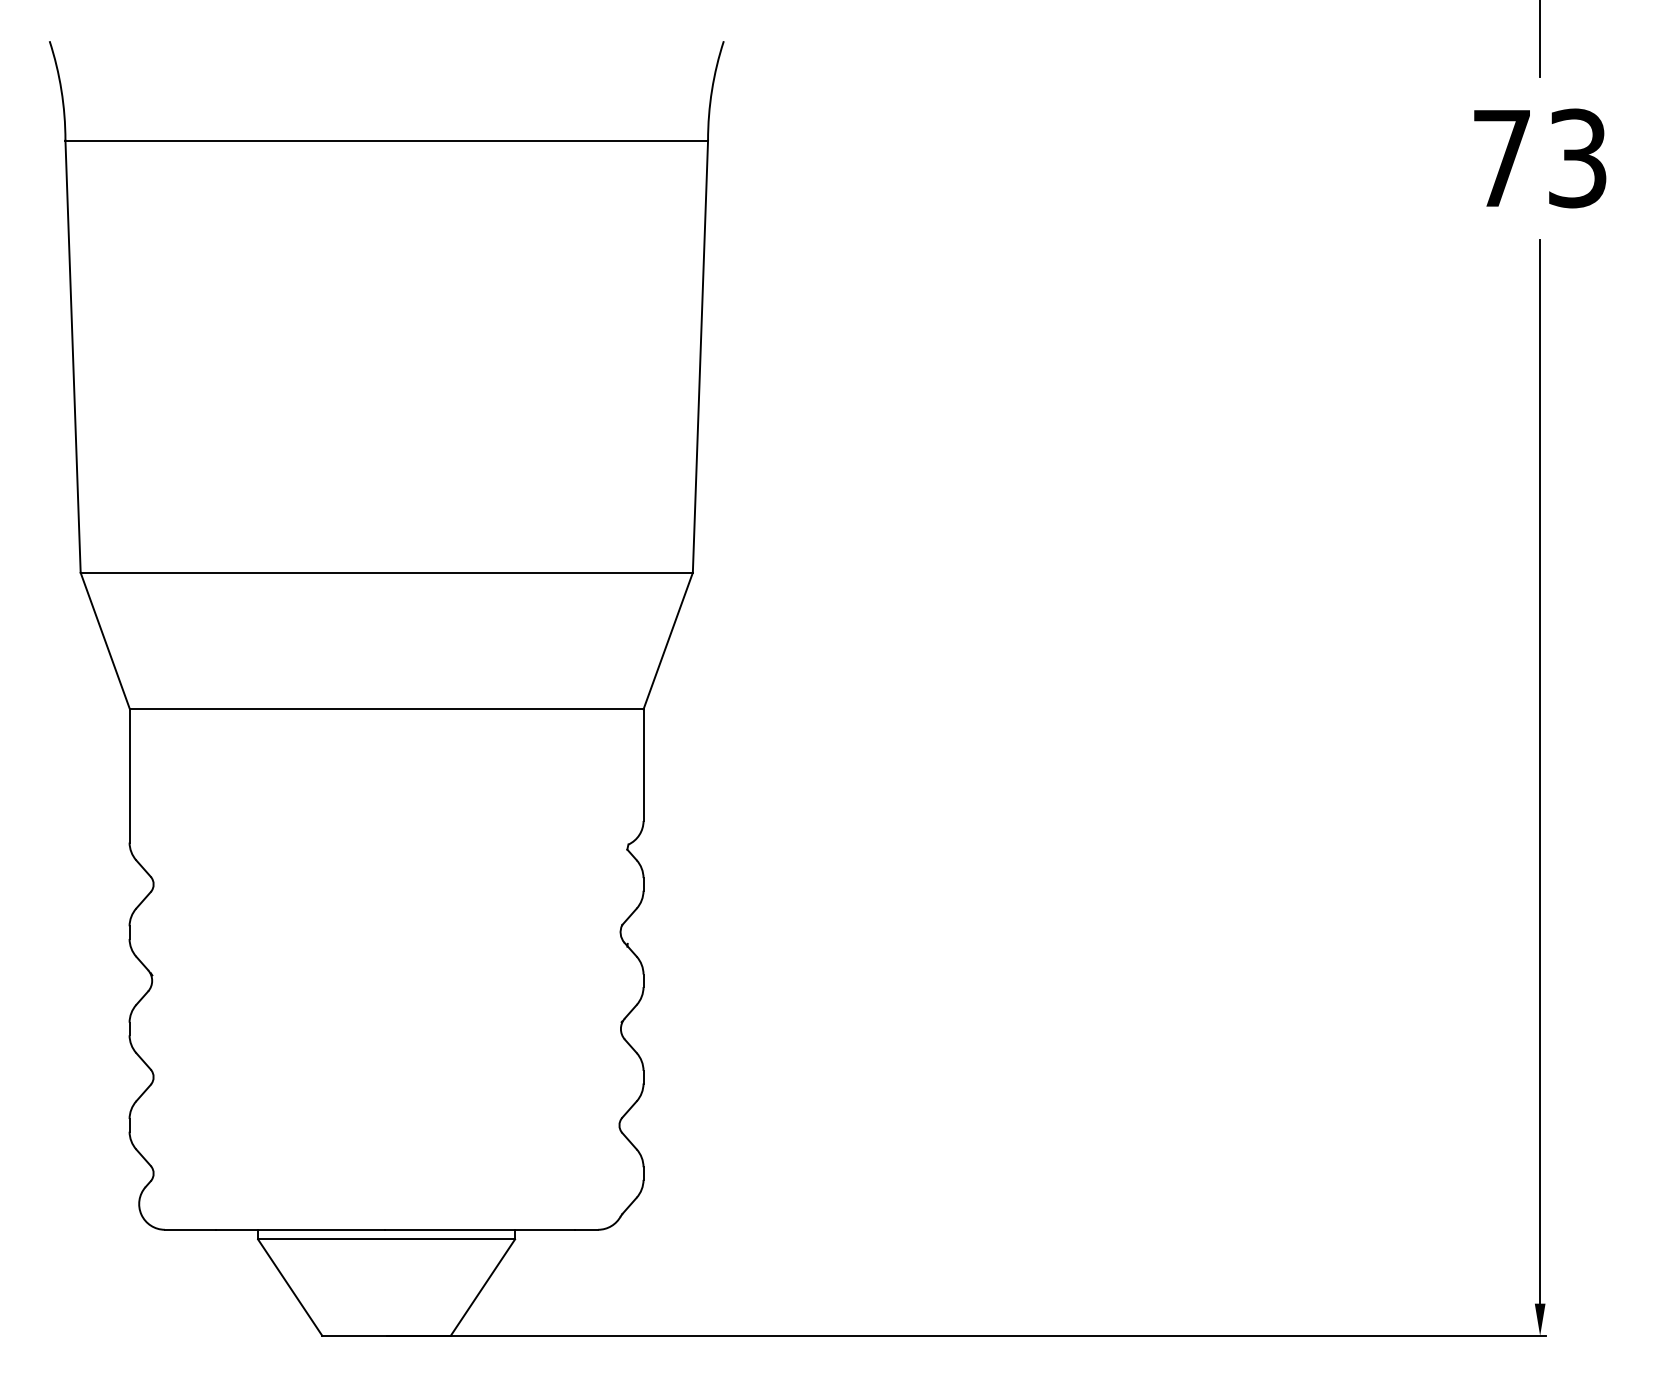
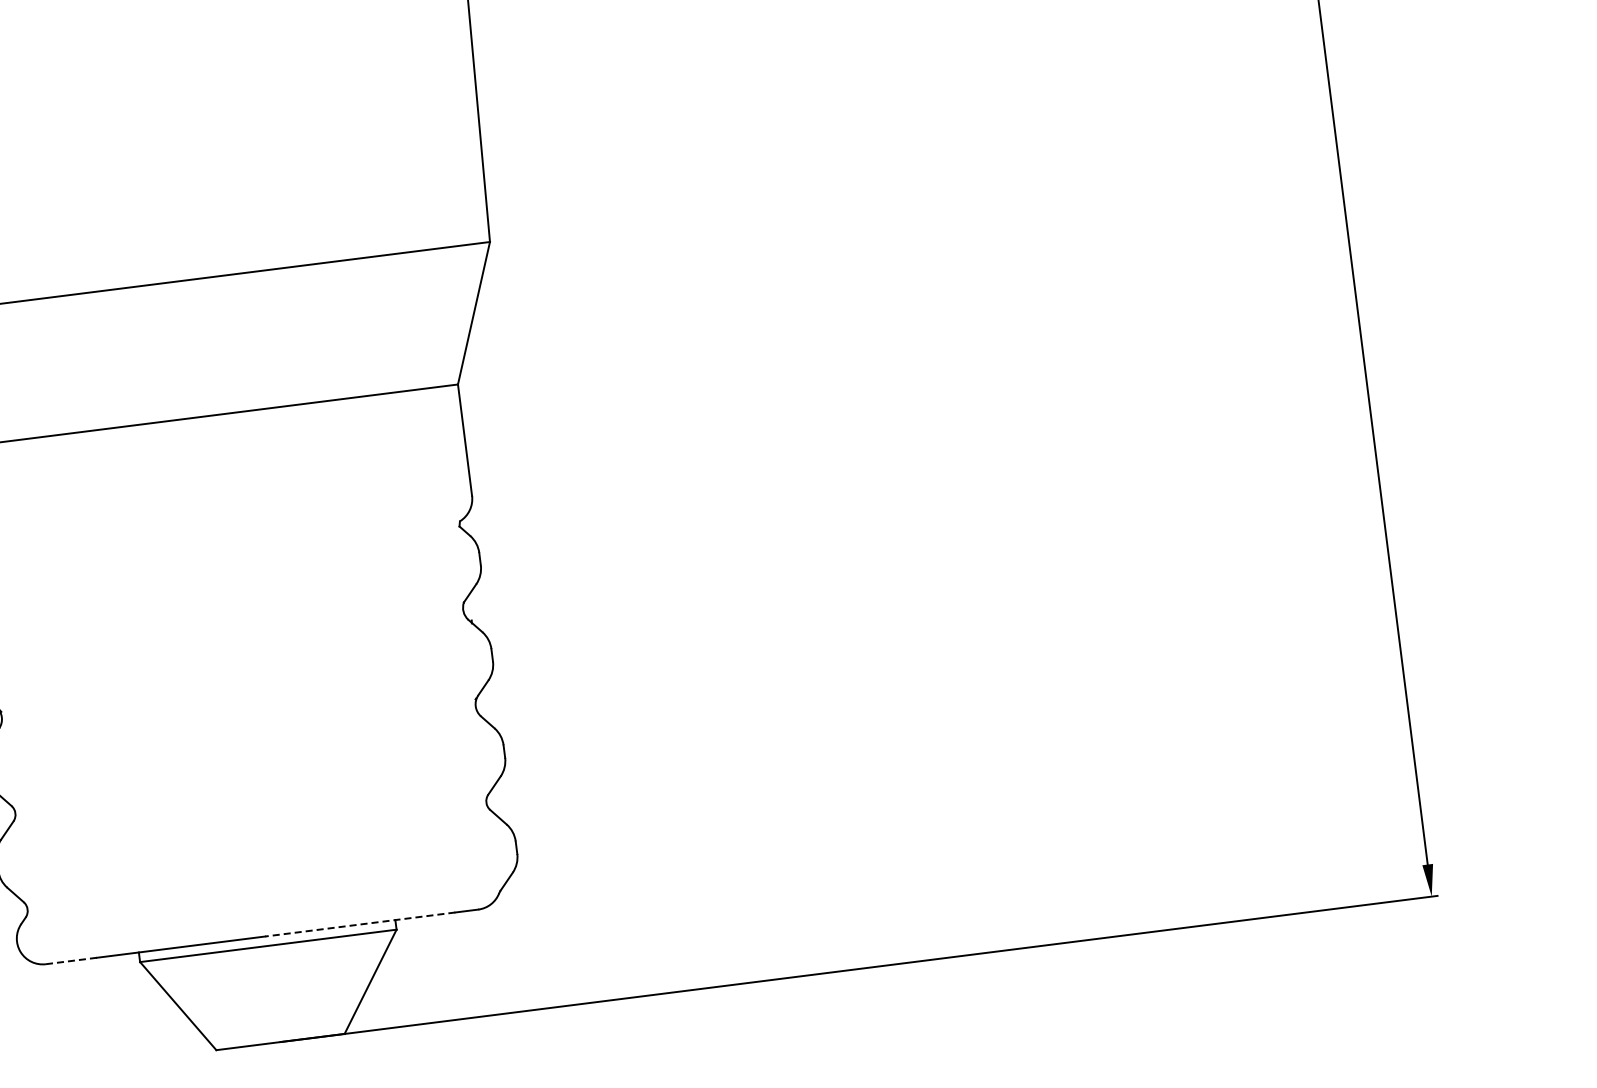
line: (190, 1229) -> (71, 960), solid -> dashed
line: (479, 1229) -> (359, 924), solid -> dashed

